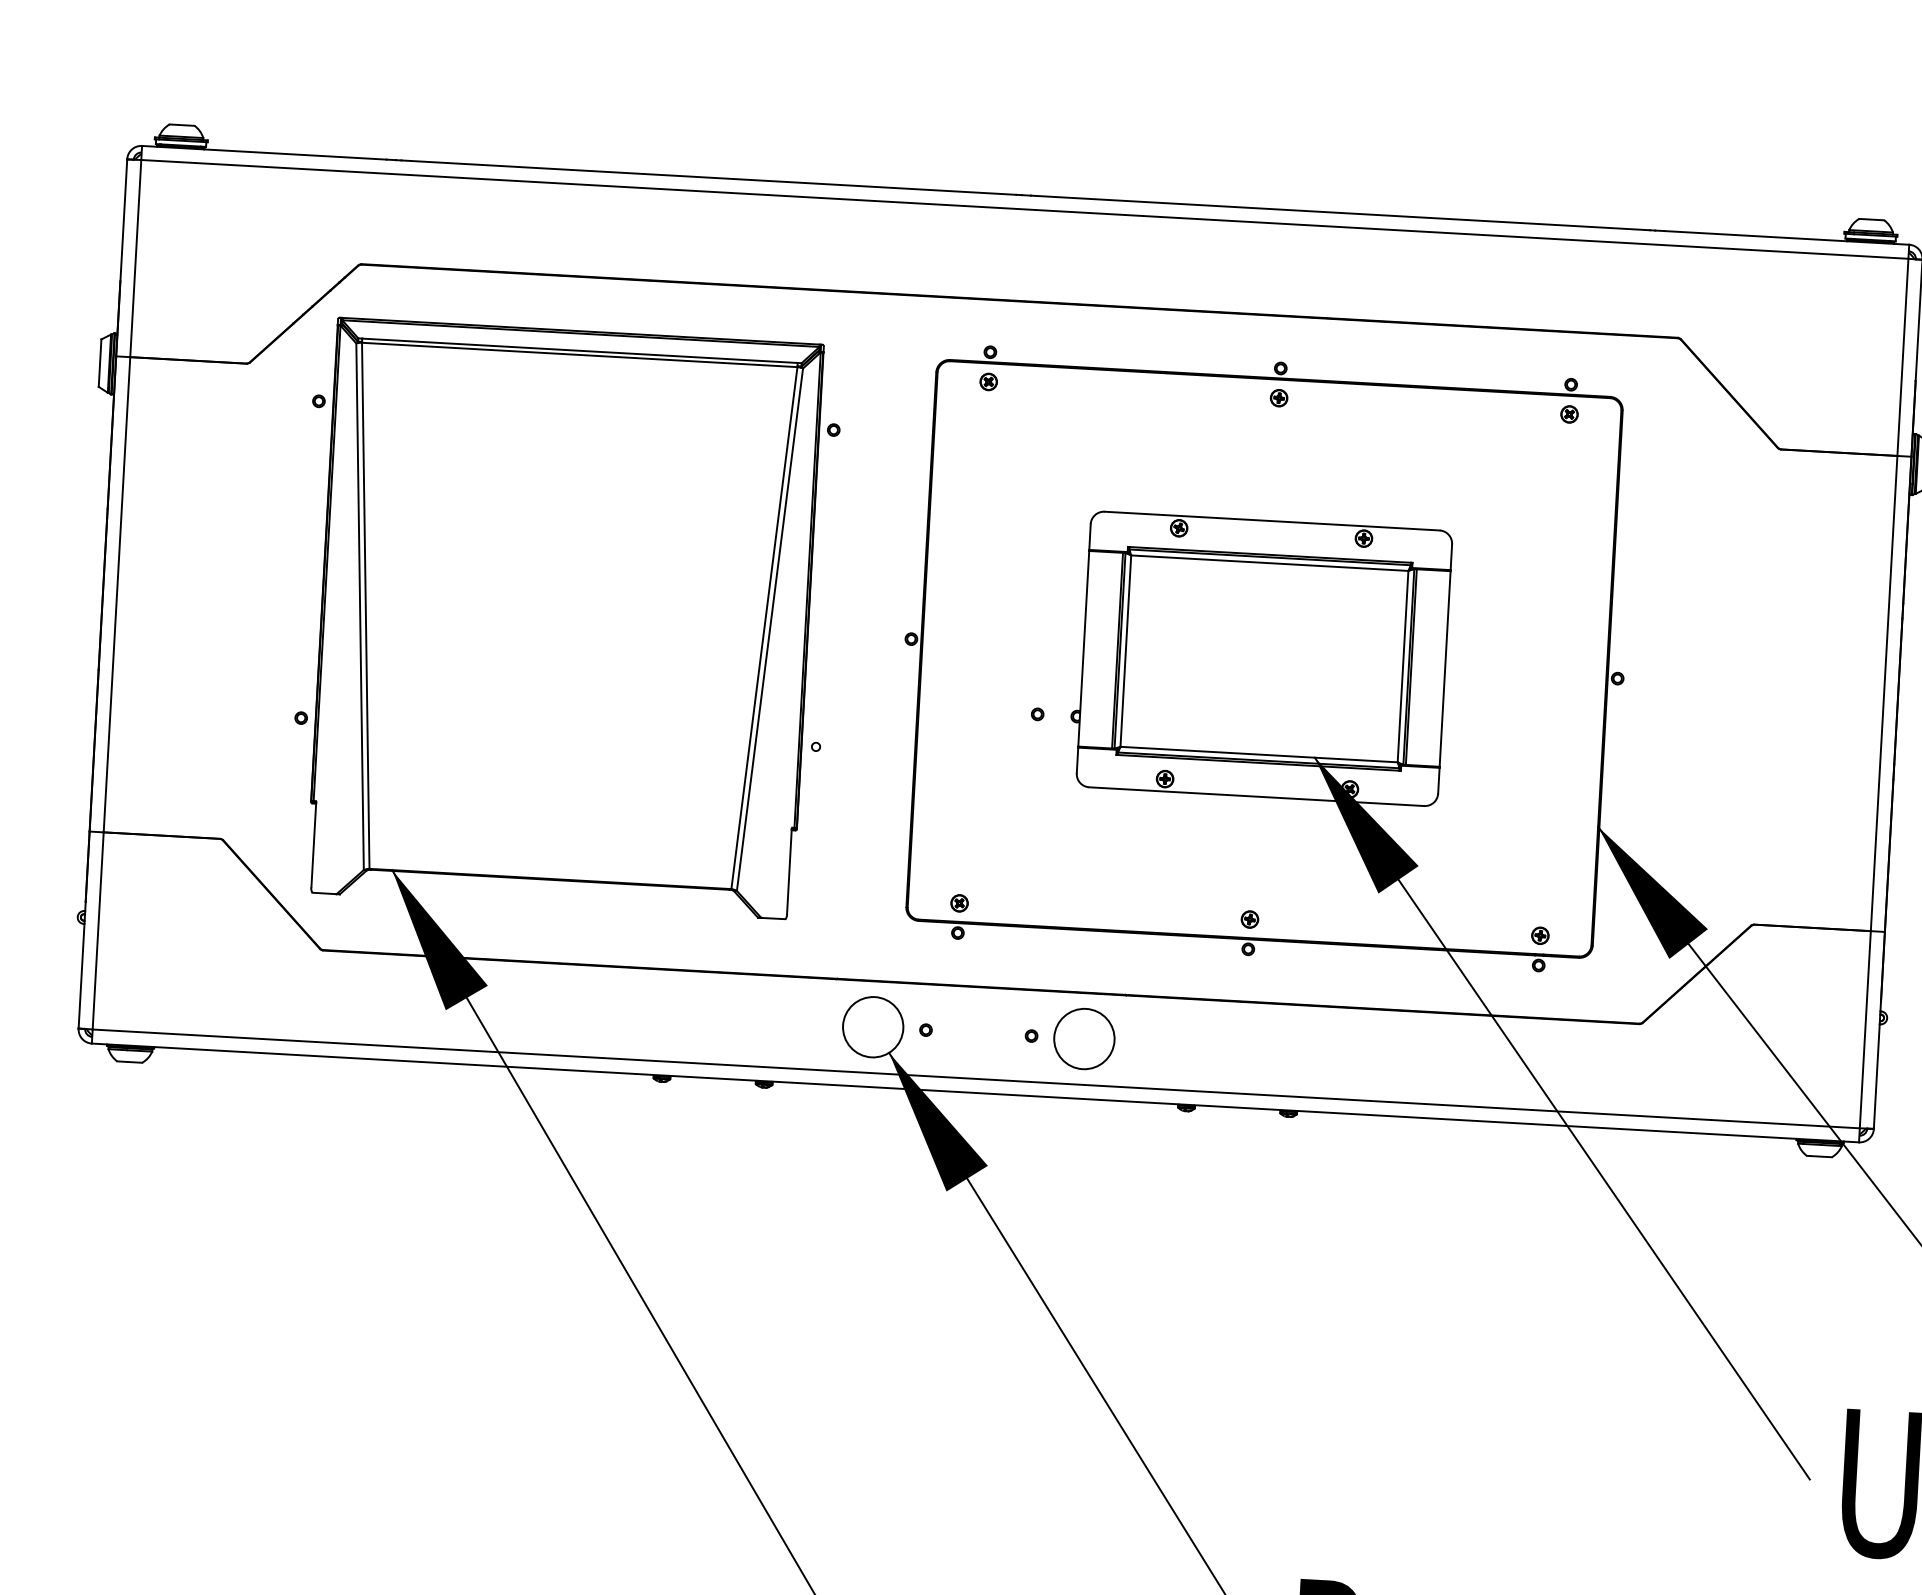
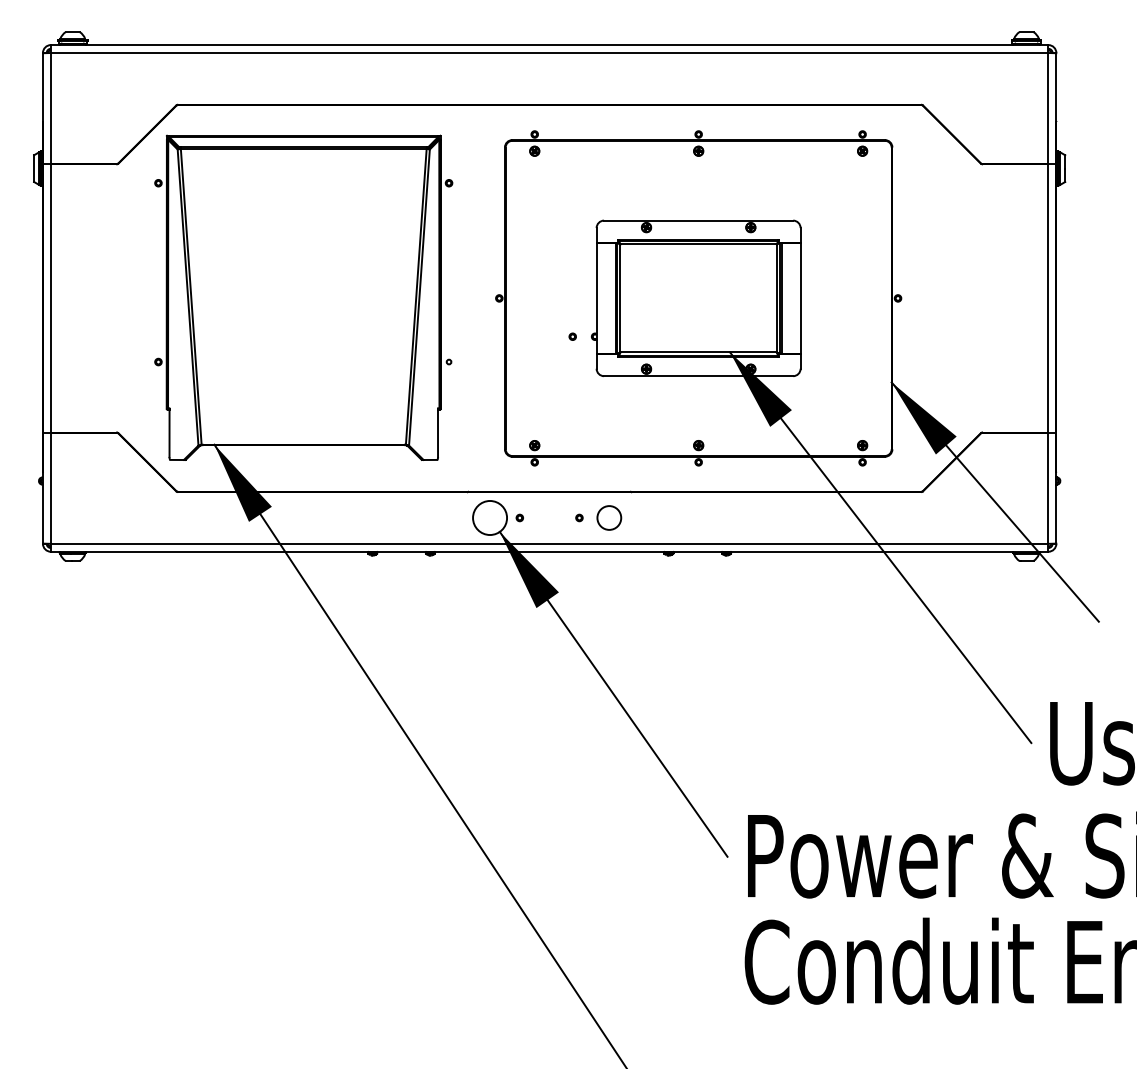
circle: (1084, 1038) -> (609, 517), size x0.7

